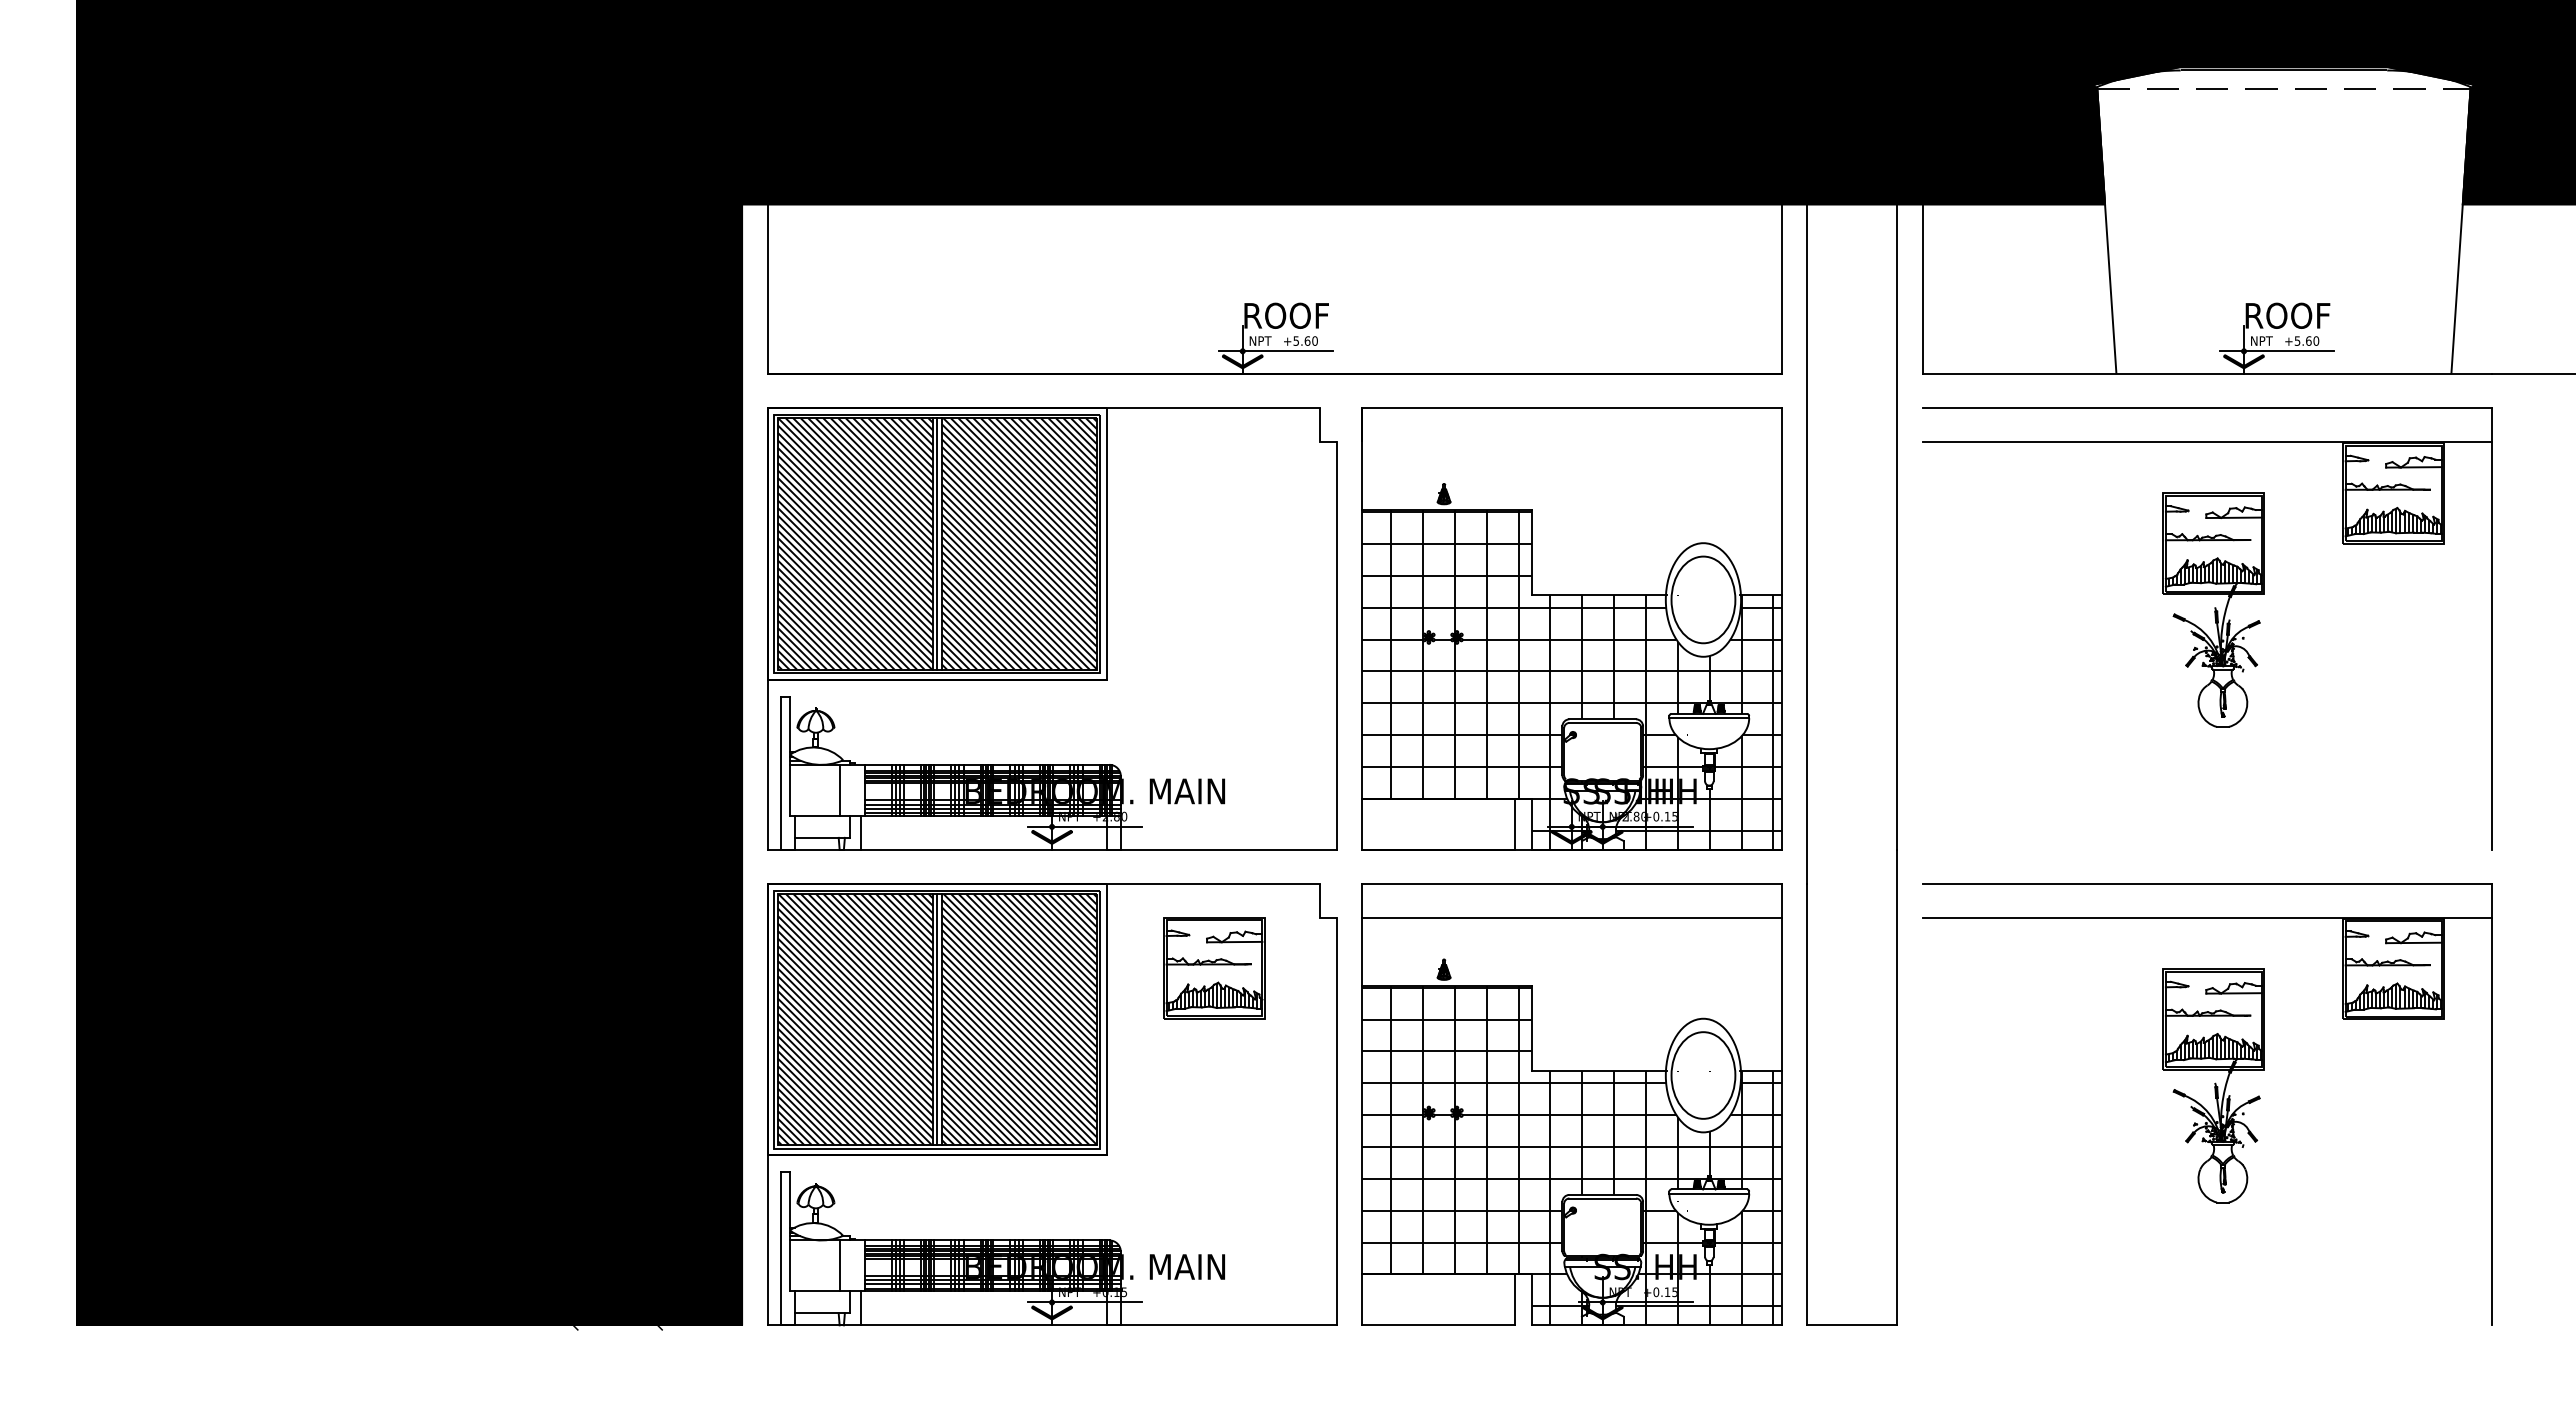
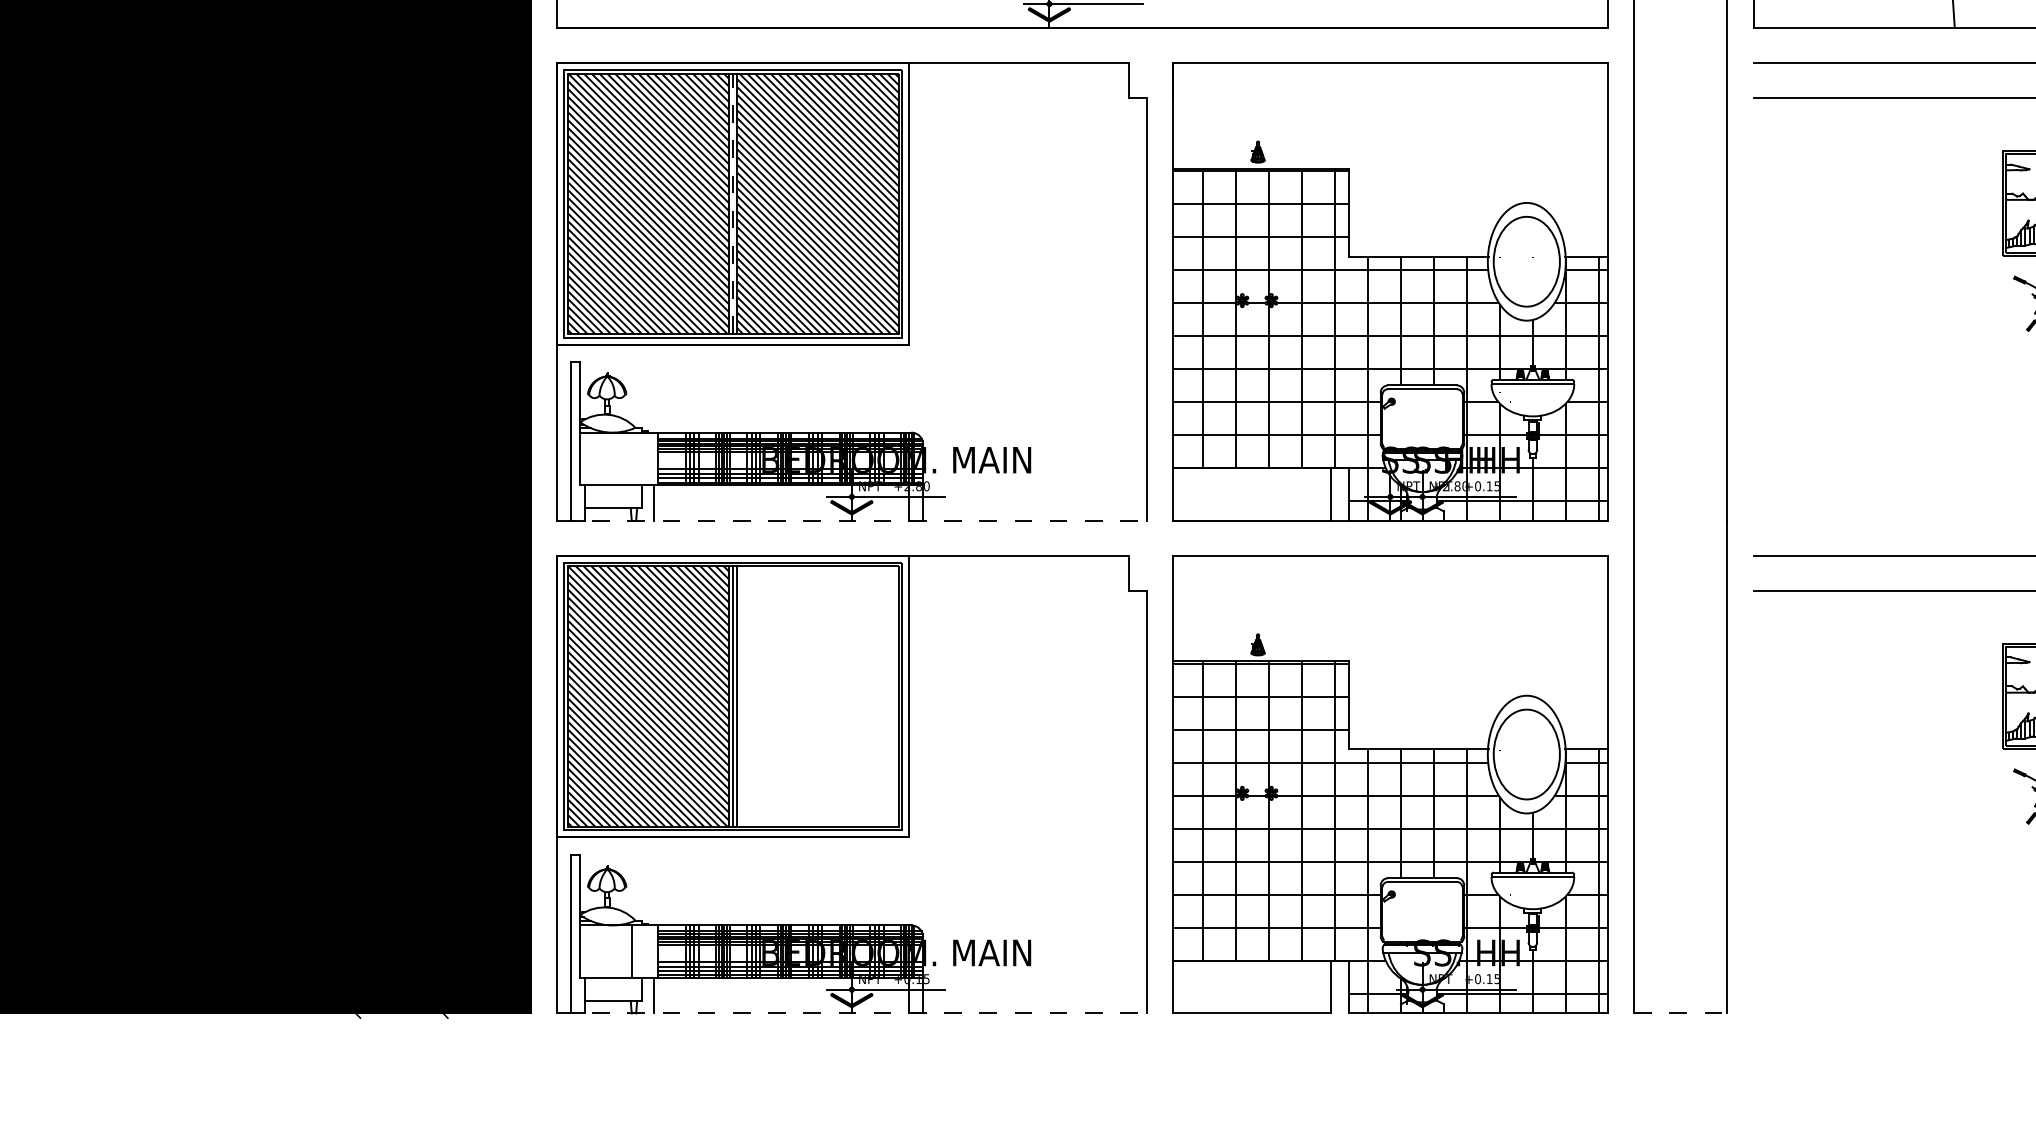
line: (937, 544) -> (733, 204), solid -> dashed
line: (839, 789) -> (631, 458), removed
line: (1052, 849) -> (852, 520), solid -> dashed
line: (1571, 917) -> (1390, 590), removed
part: (1214, 968) -> (1020, 643), removed
hatch: (1019, 1019) -> (818, 696), removed
line: (1052, 1325) -> (852, 1013), solid -> dashed
line: (1852, 1325) -> (1681, 1013), solid -> dashed

